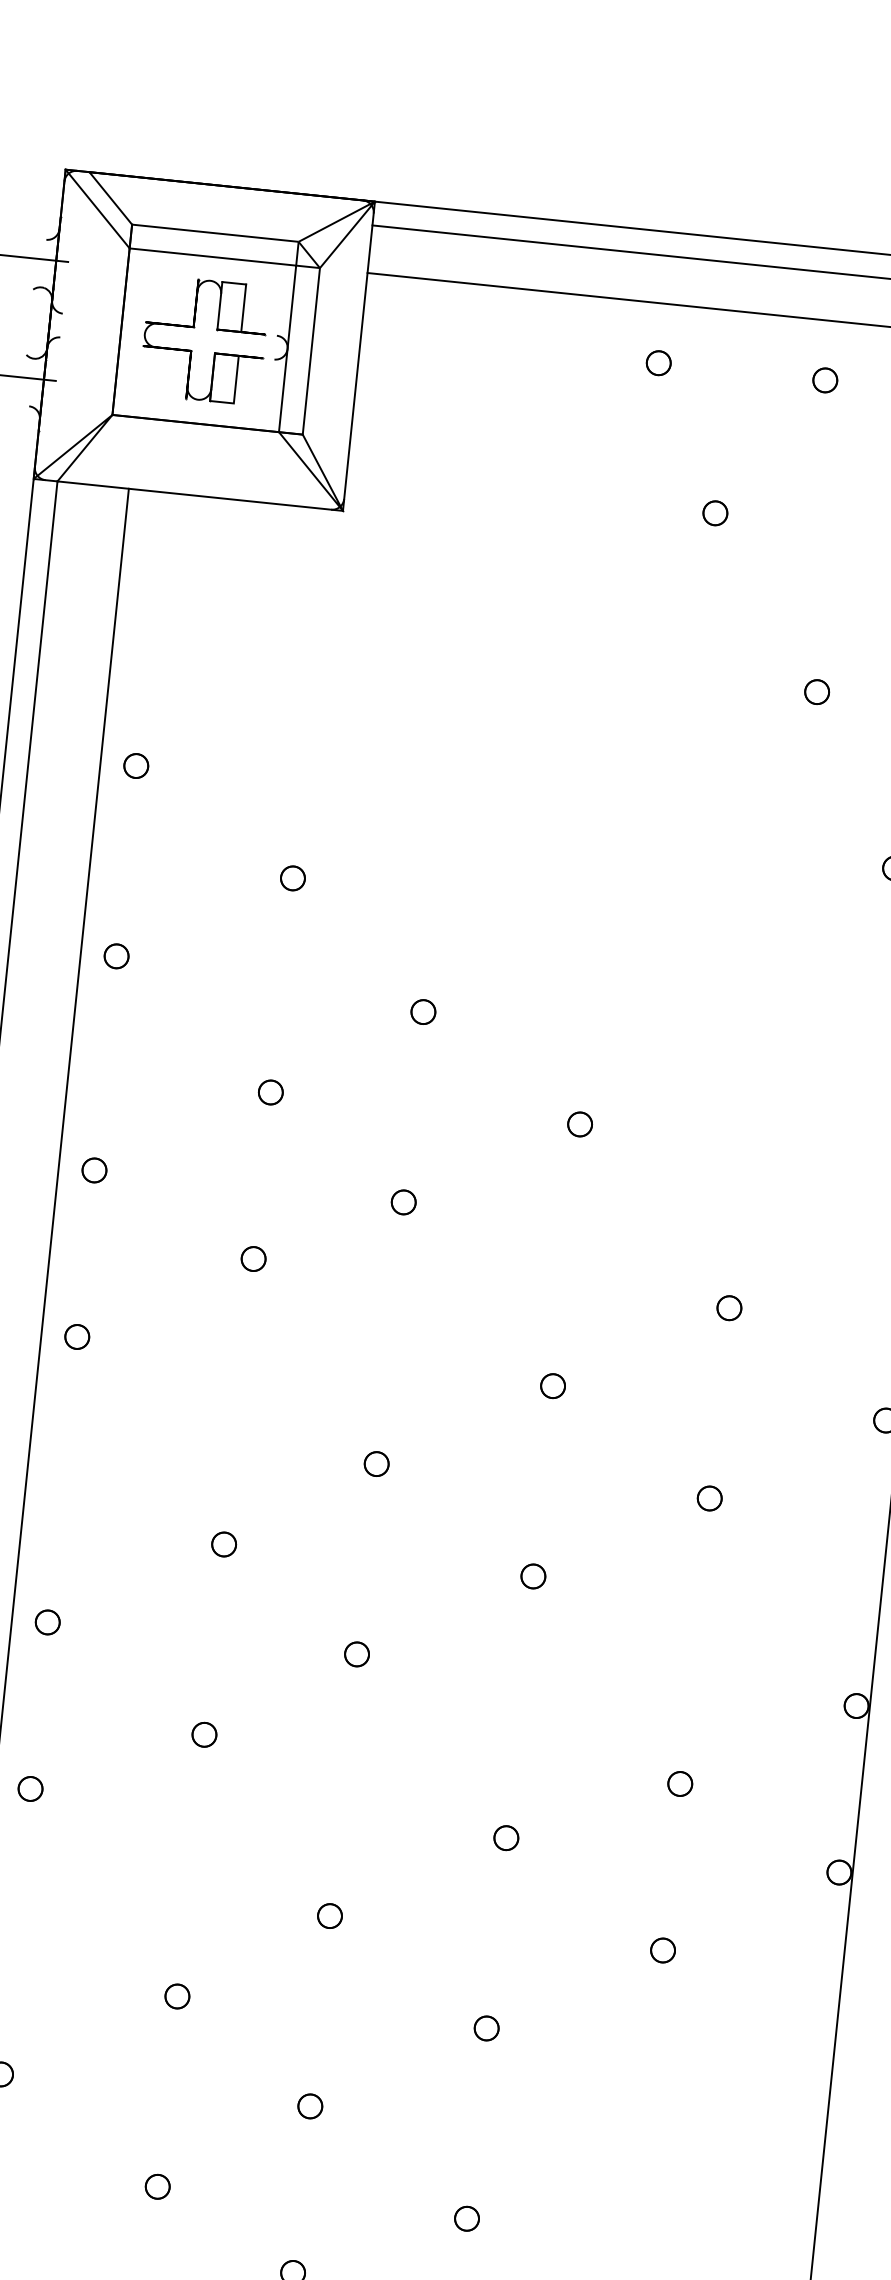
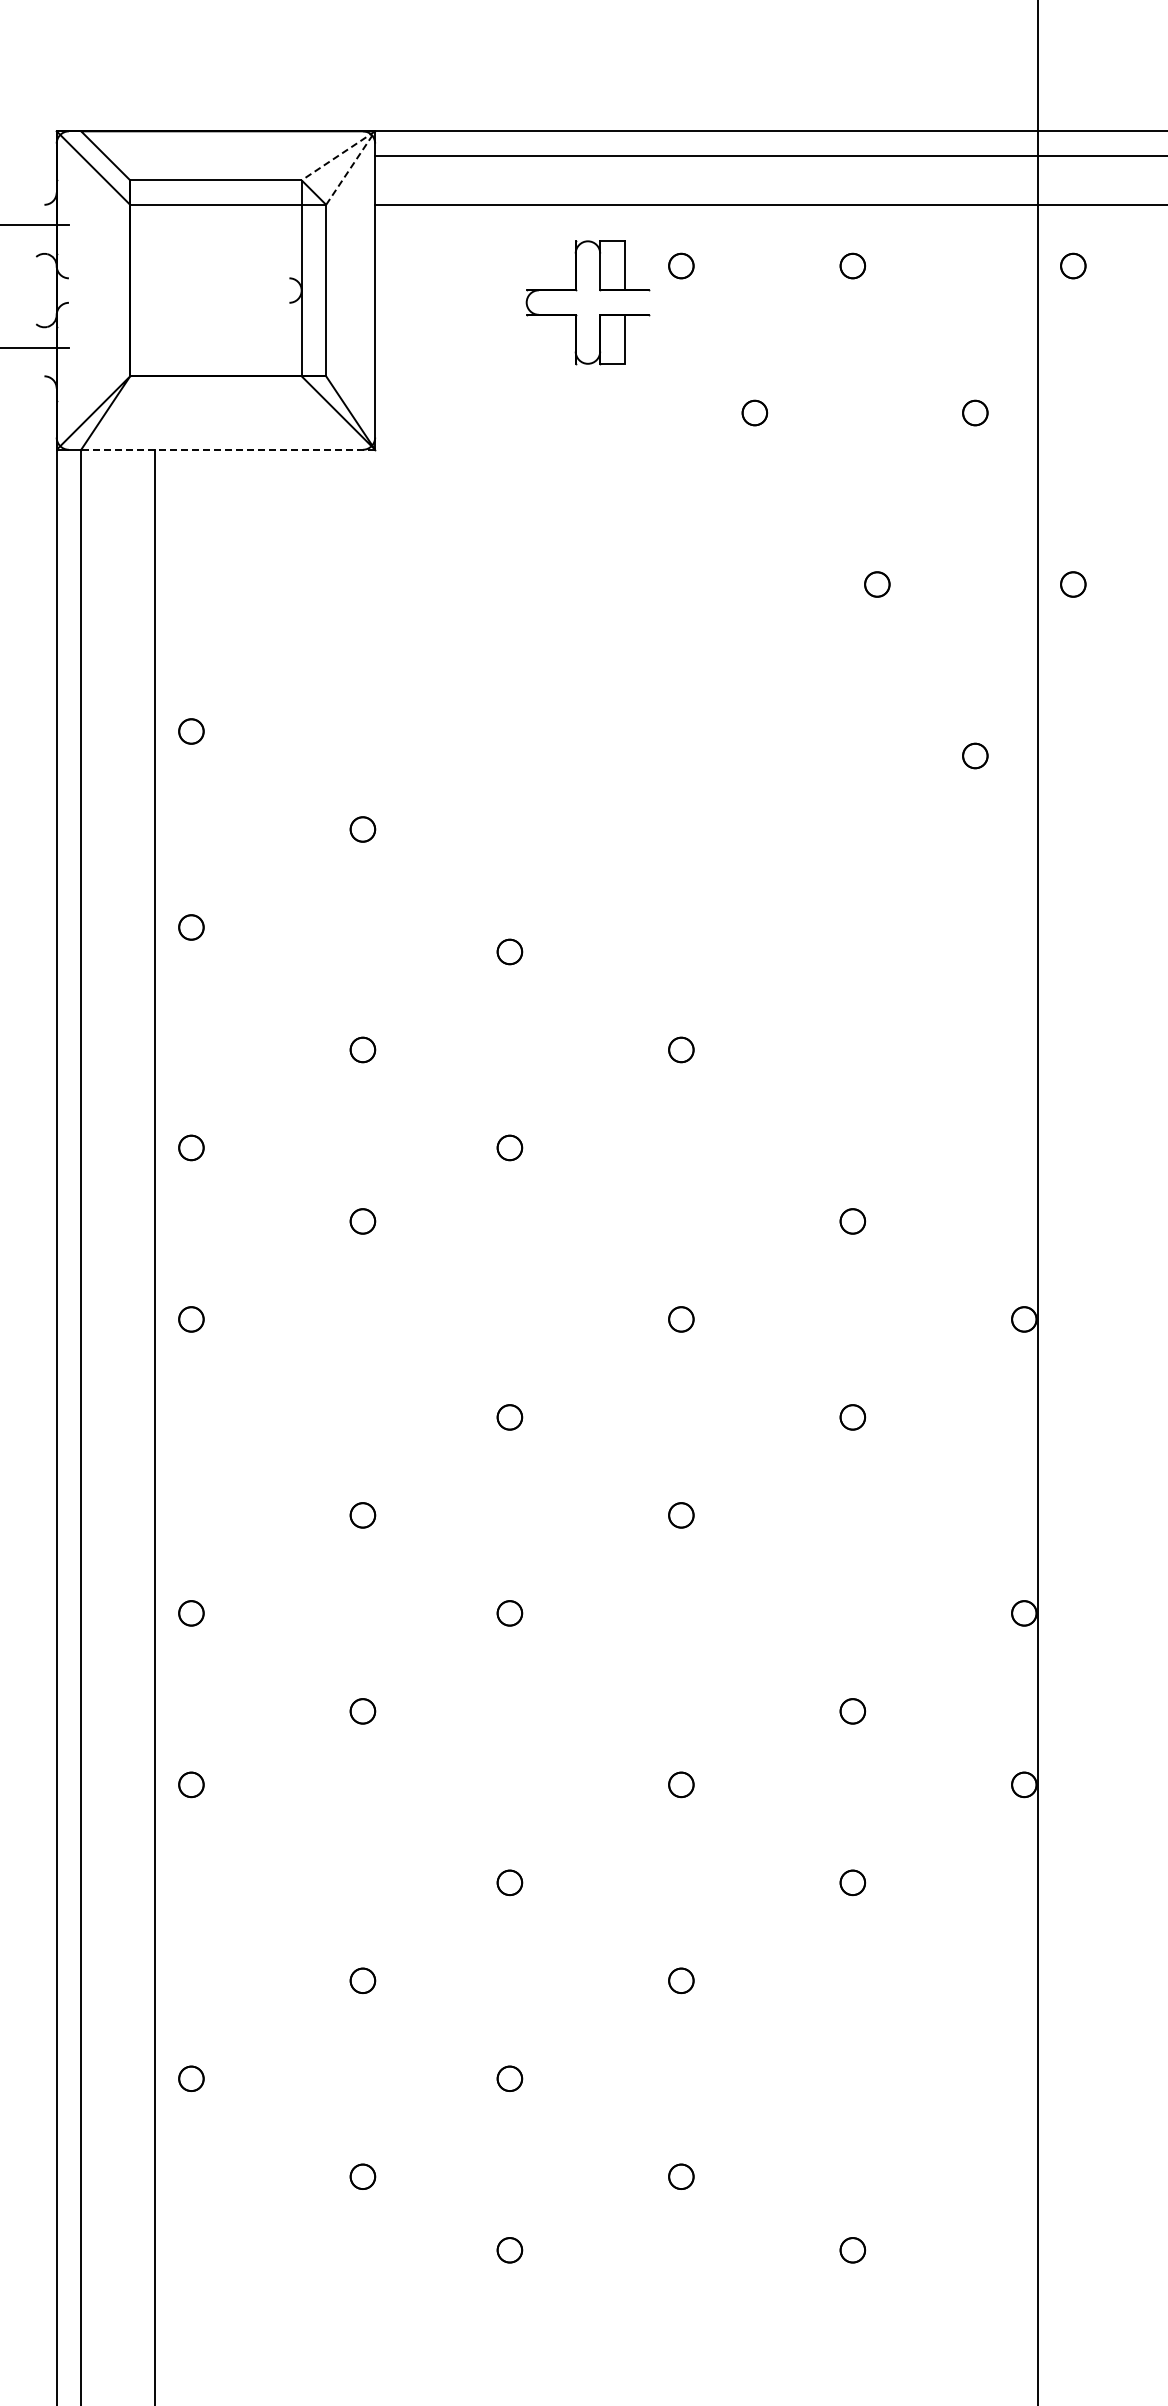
line: (375, 201) -> (375, 131), solid -> dashed
part: (194, 328) -> (576, 291), moved
line: (200, 495) -> (228, 449), solid -> dashed

